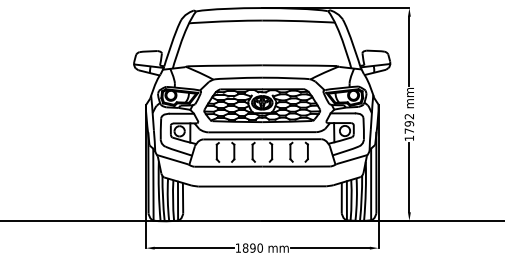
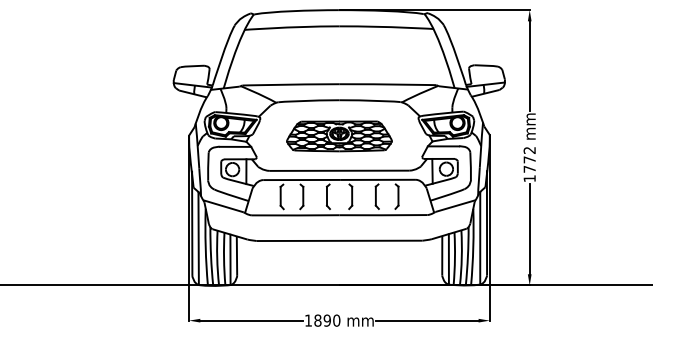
part: (262, 105) -> (339, 136), size x0.7
text: (409, 123) -> (529, 159), 1792 -> 1772

